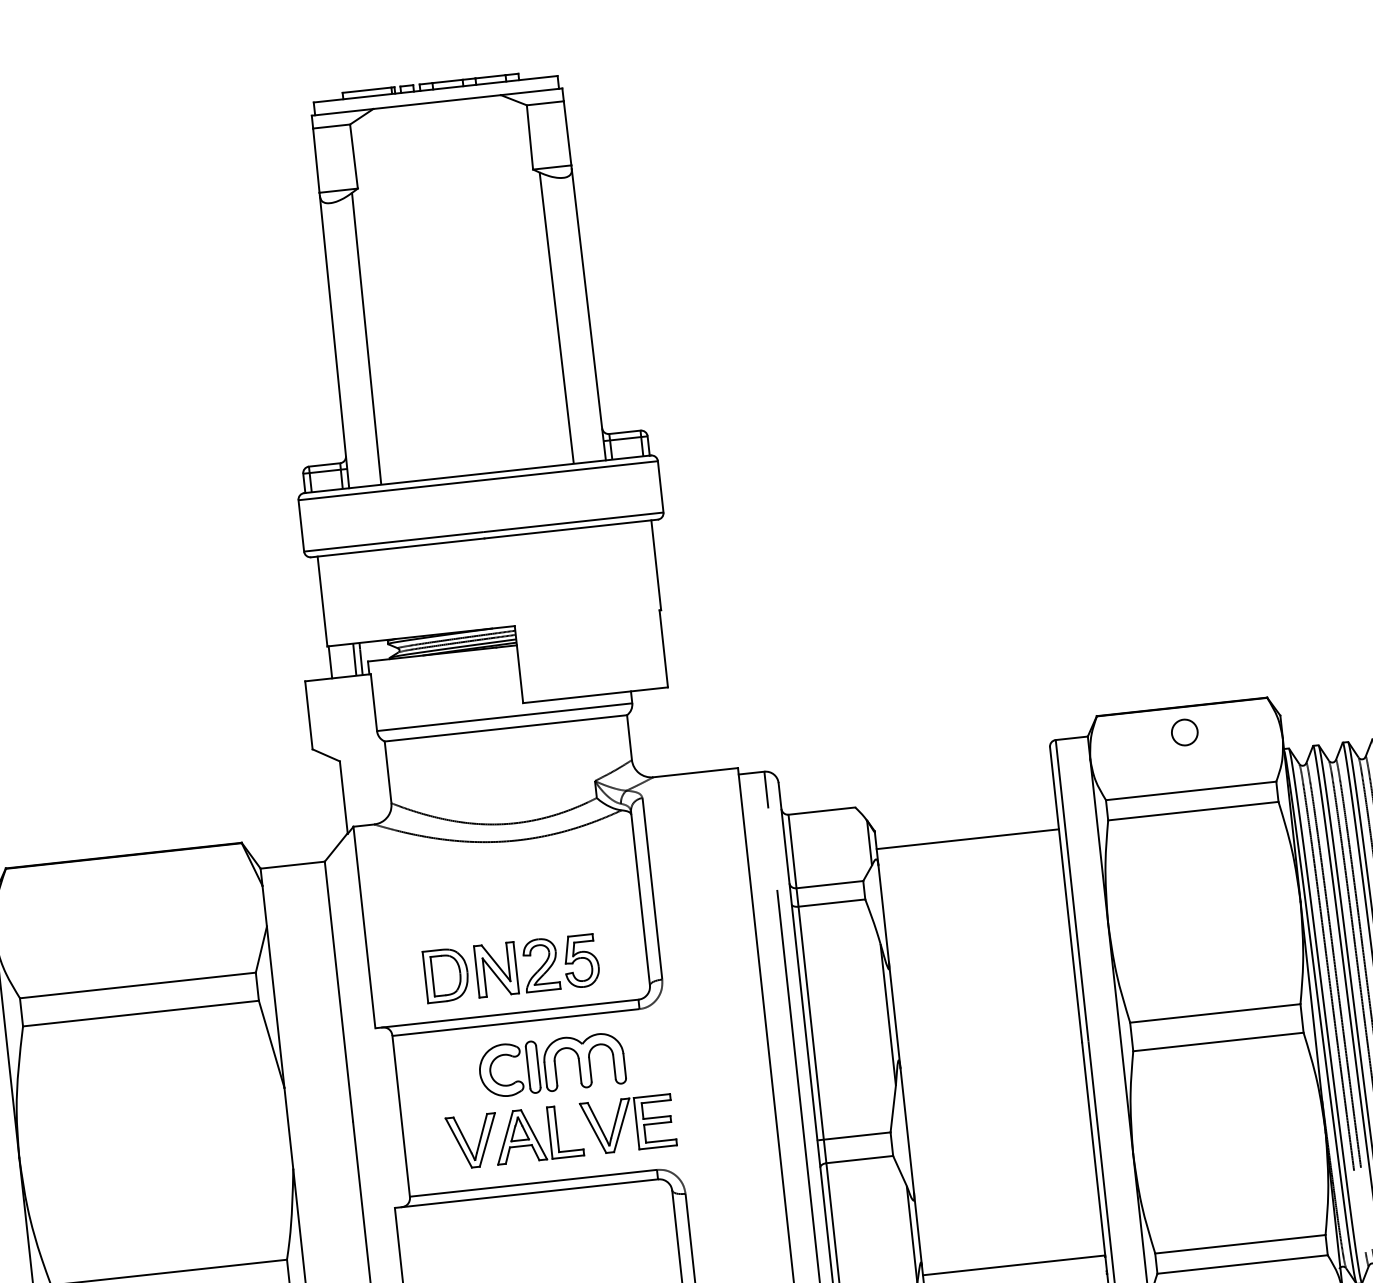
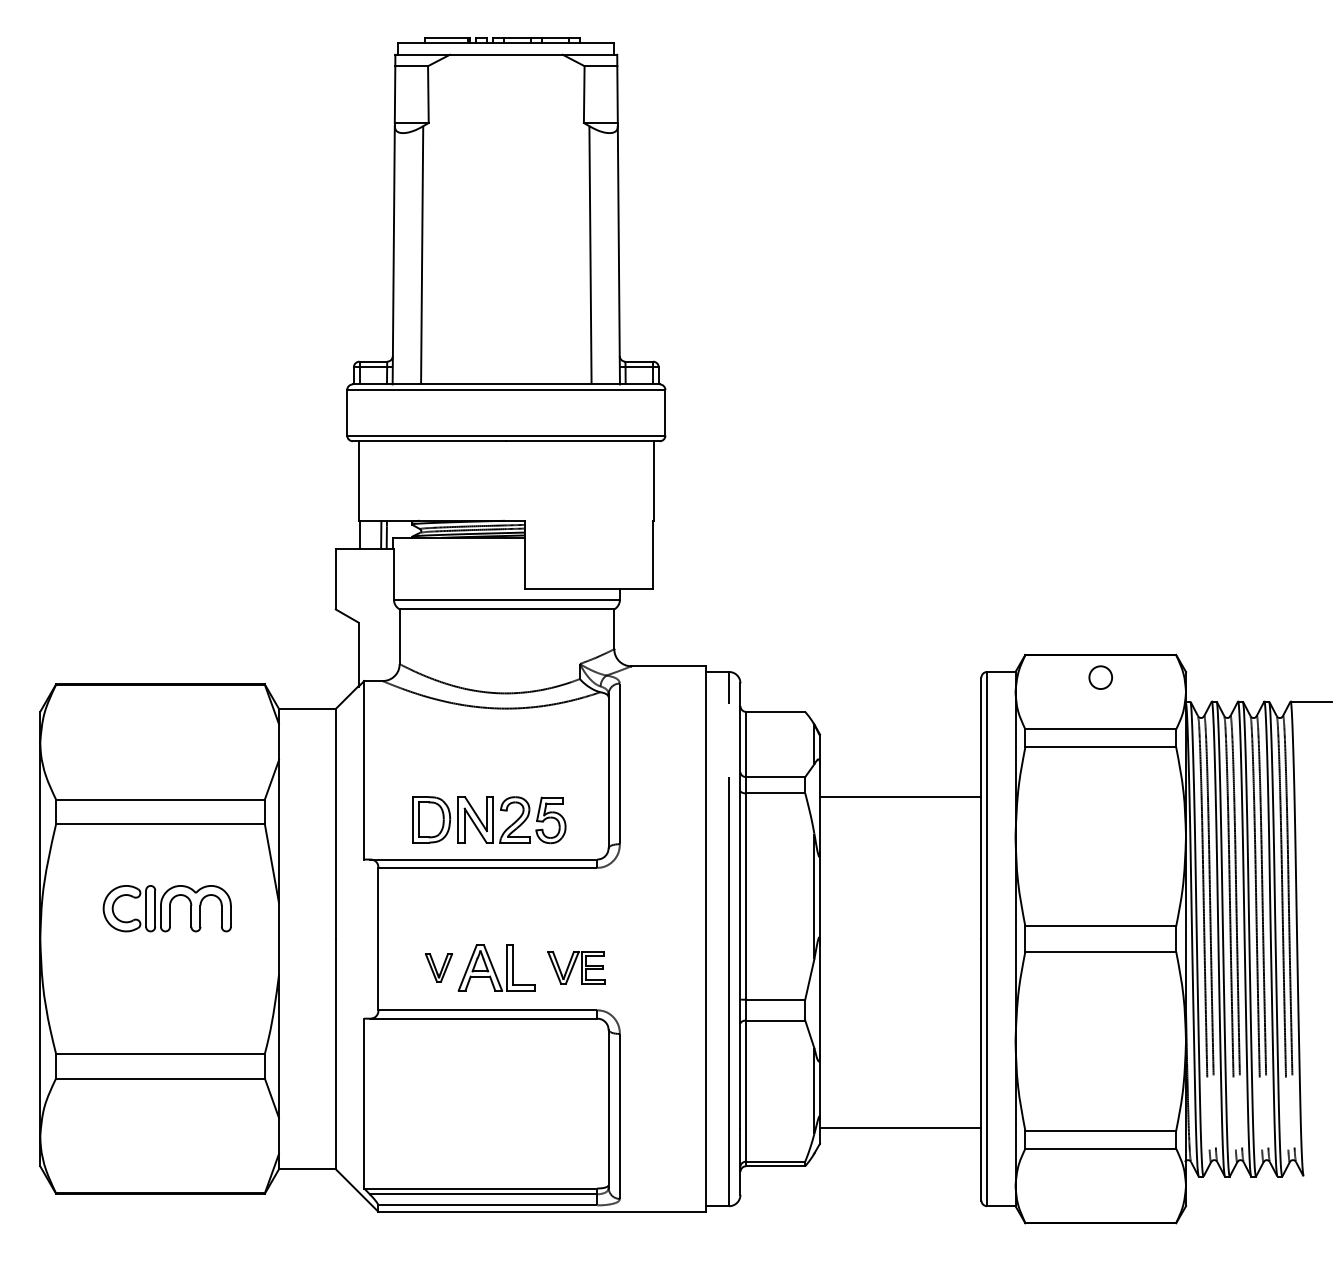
line: (967, 839) -> (900, 797), moved
part: (551, 1065) -> (166, 908), moved
part: (628, 1124) -> (576, 967), size x0.7
part: (472, 1141) -> (438, 967), size x0.6

